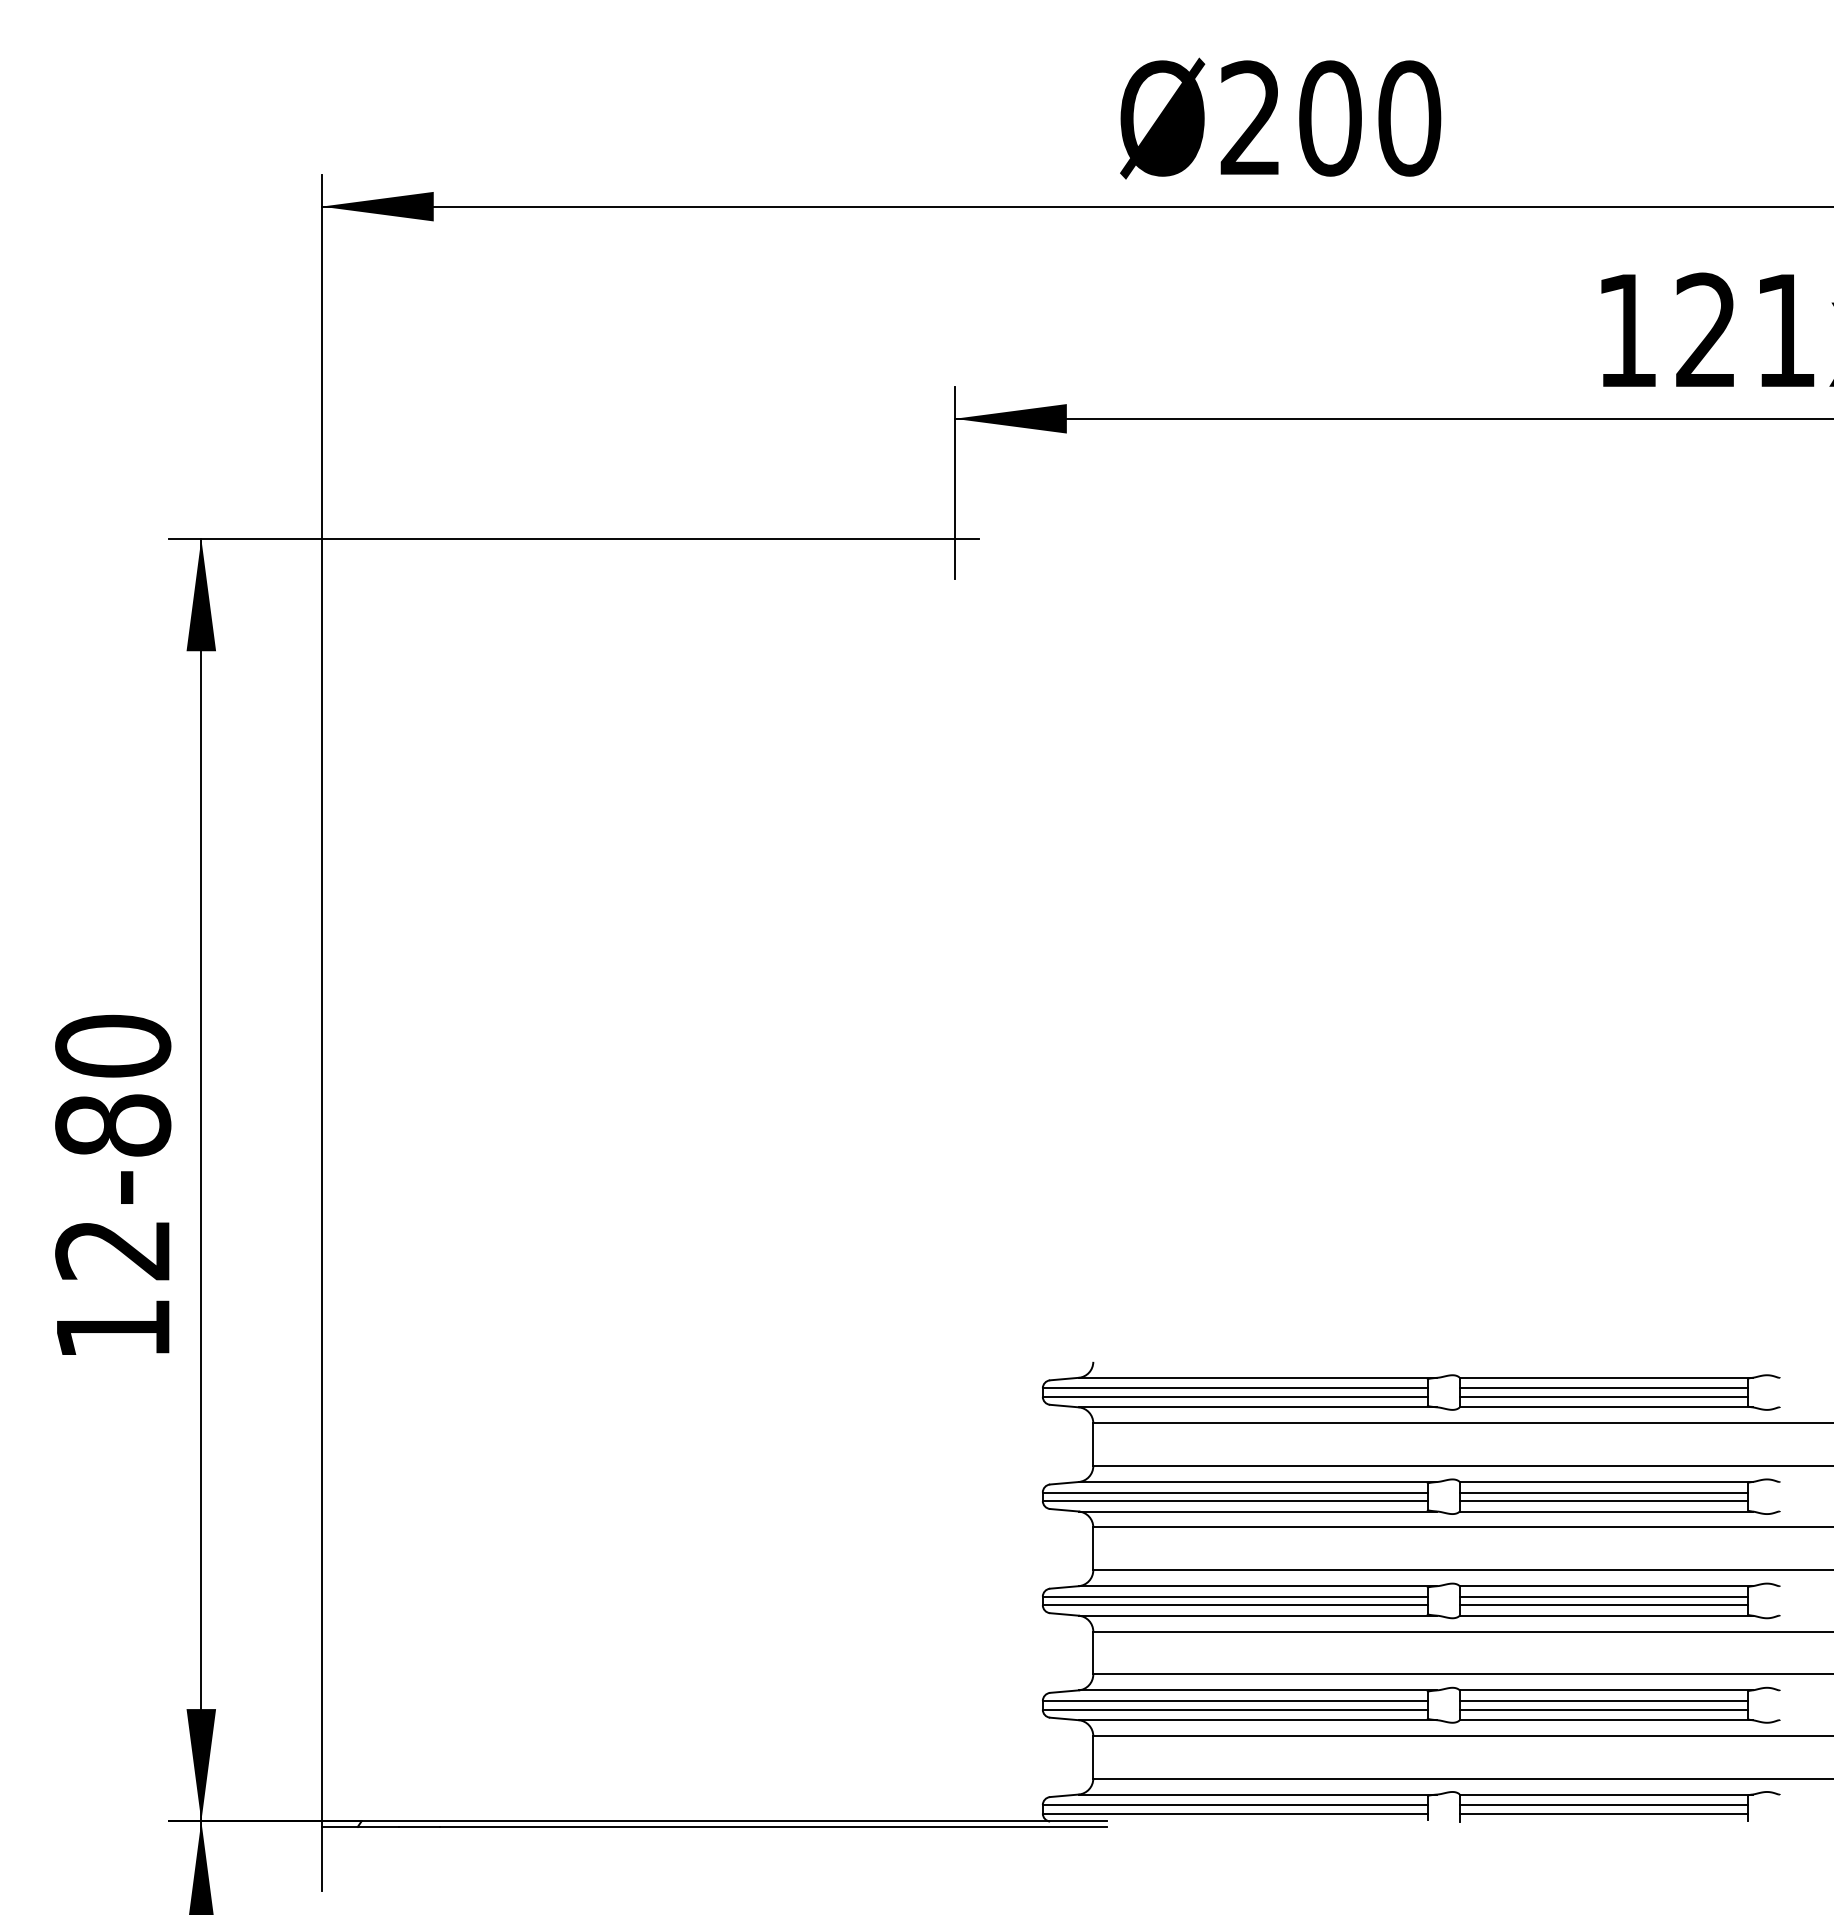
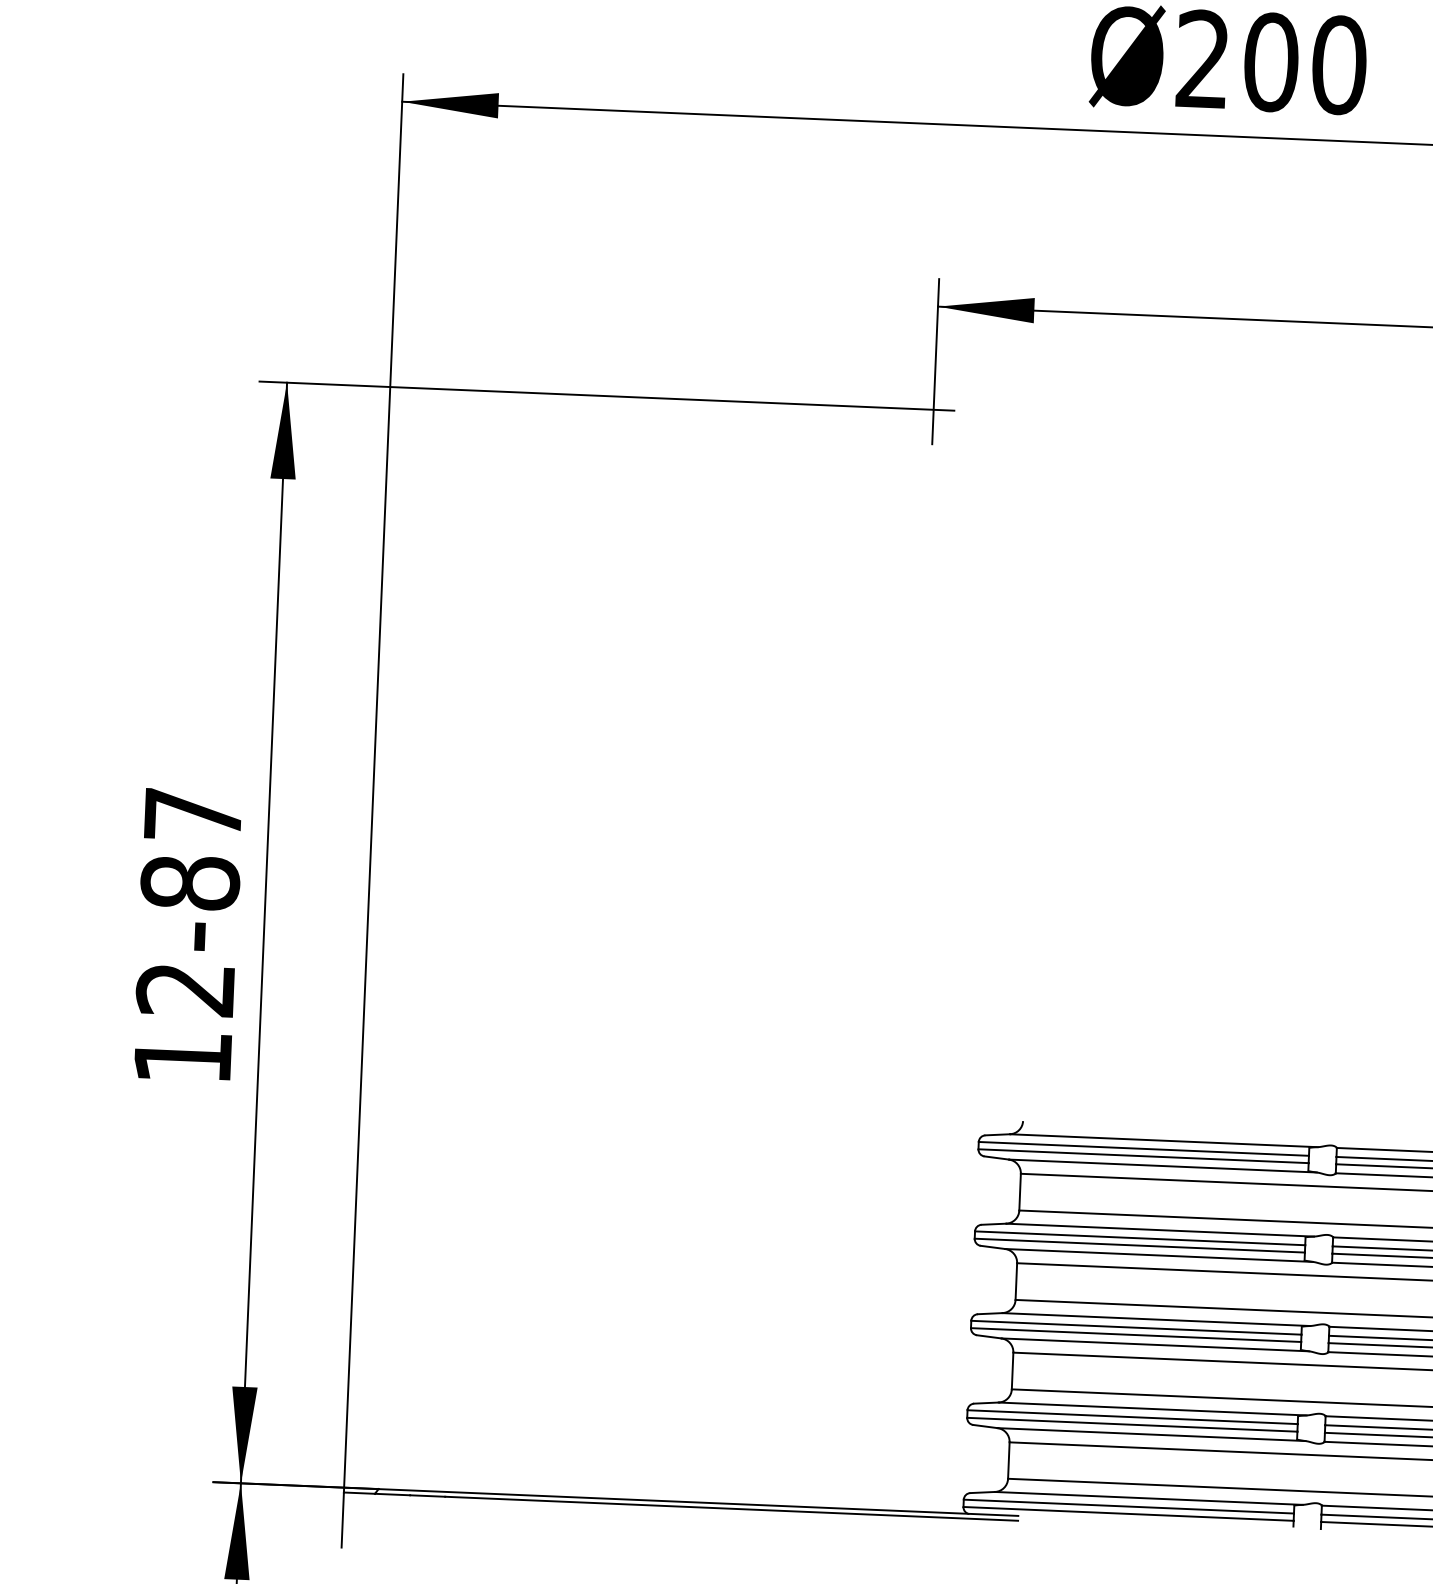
text: (113, 1045) -> (193, 814), 80 -> 87

